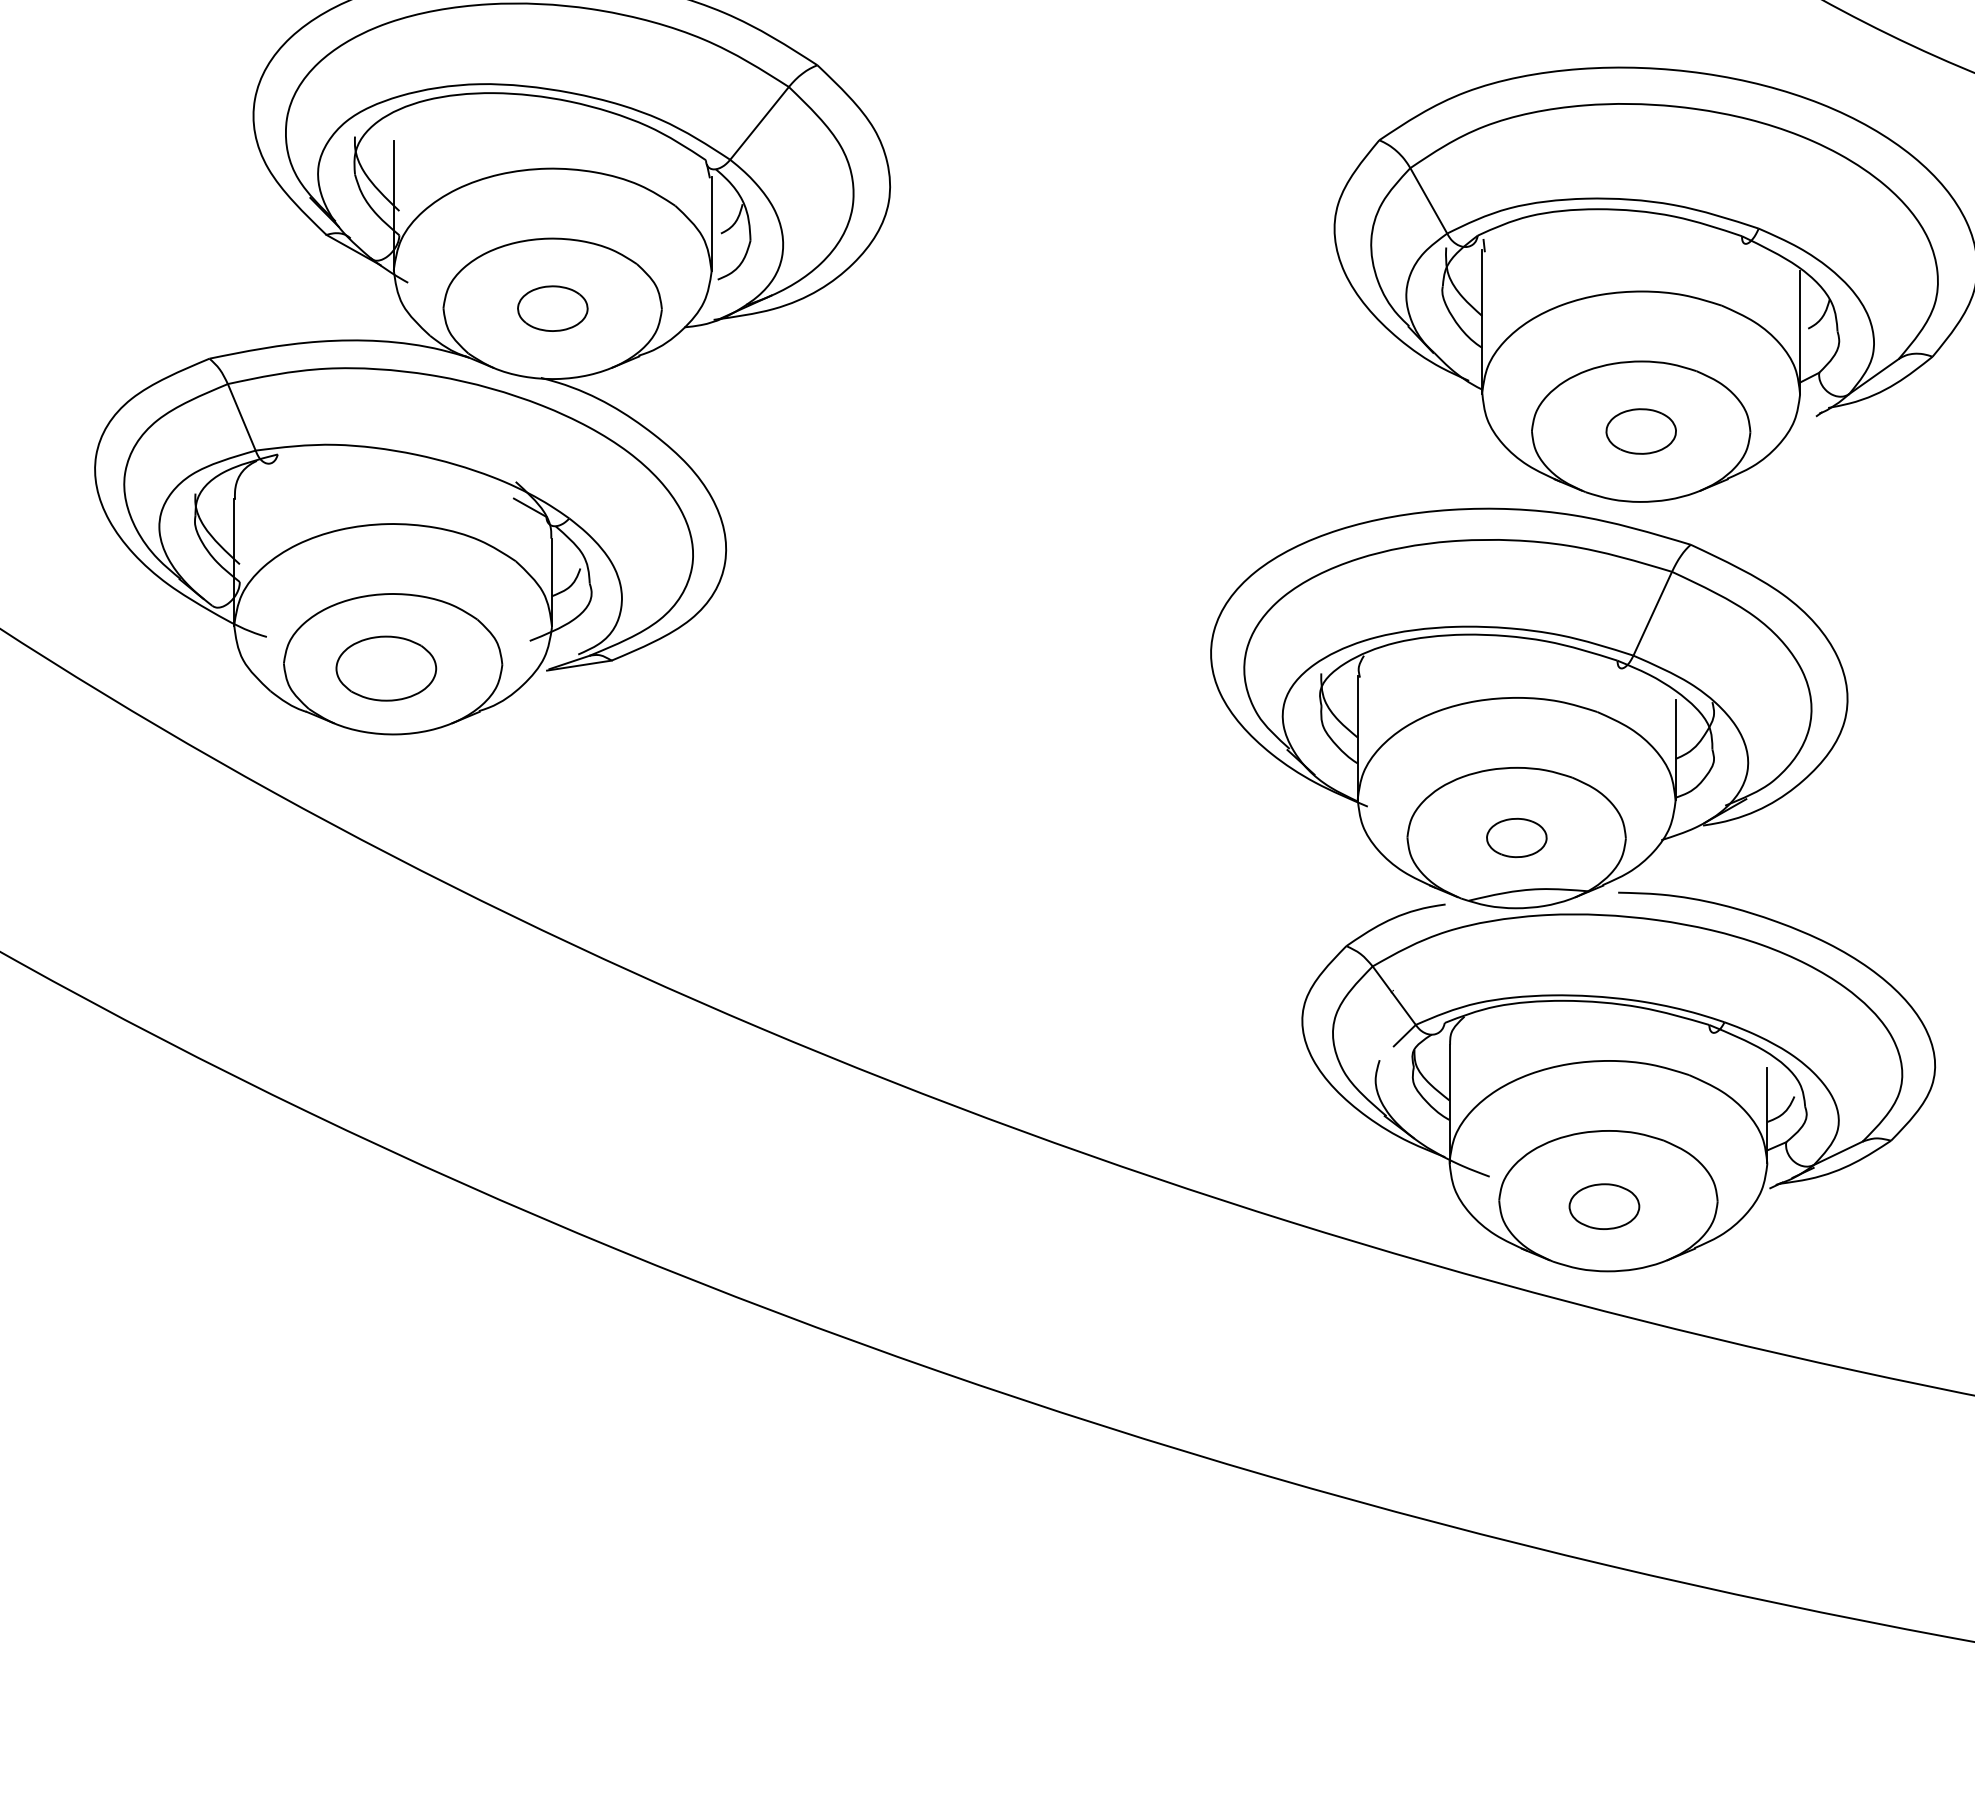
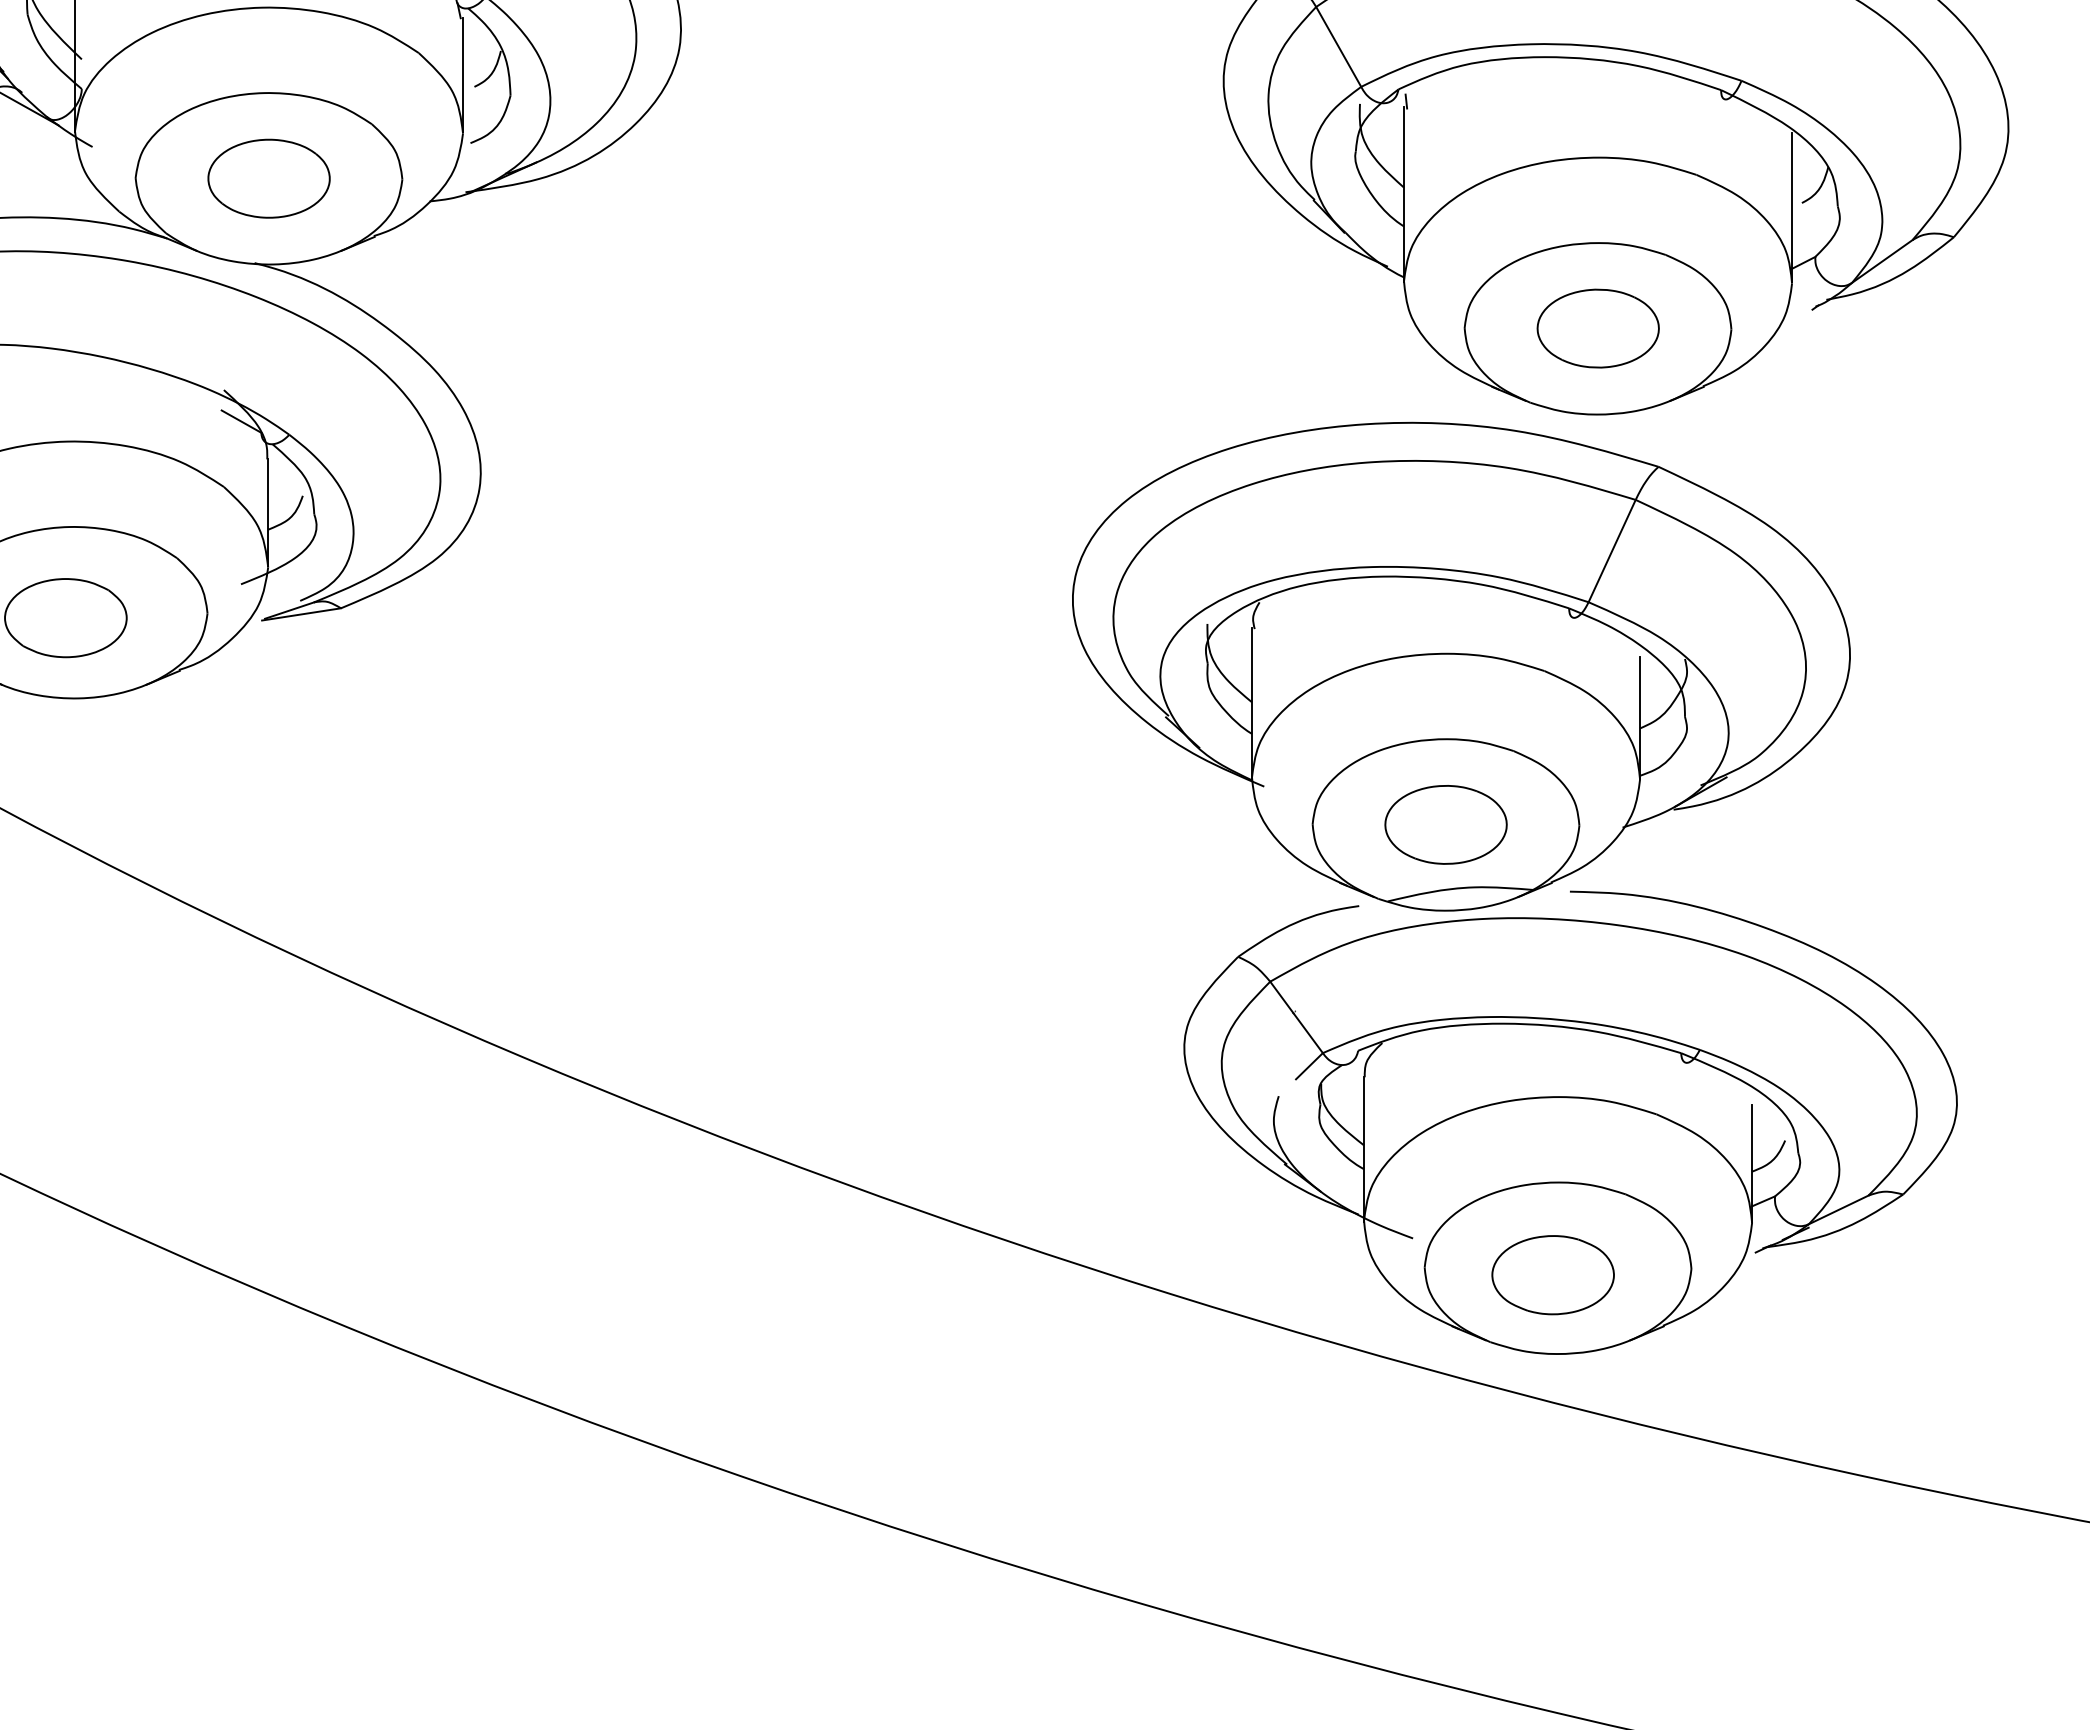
part: (552, 308) -> (268, 178), size x1.43
part: (1640, 431) -> (1597, 328), size x1.43
part: (1516, 837) -> (1445, 824), size x1.67
part: (1604, 1206) -> (1553, 1274), size x1.43

